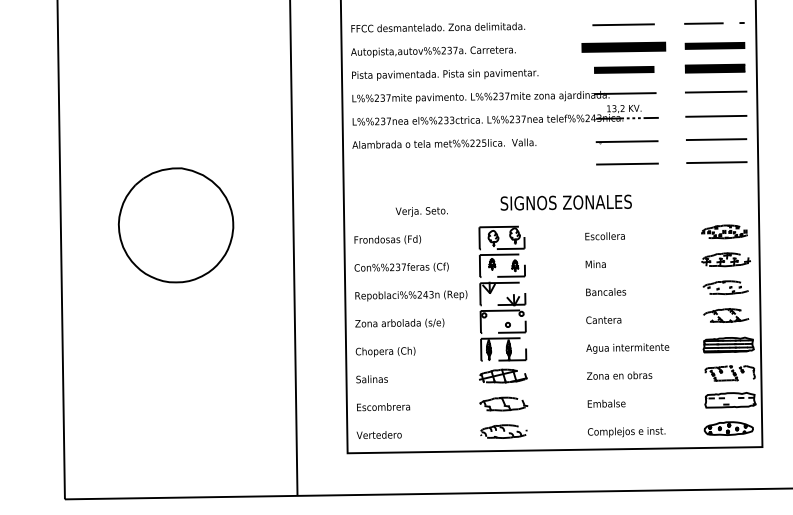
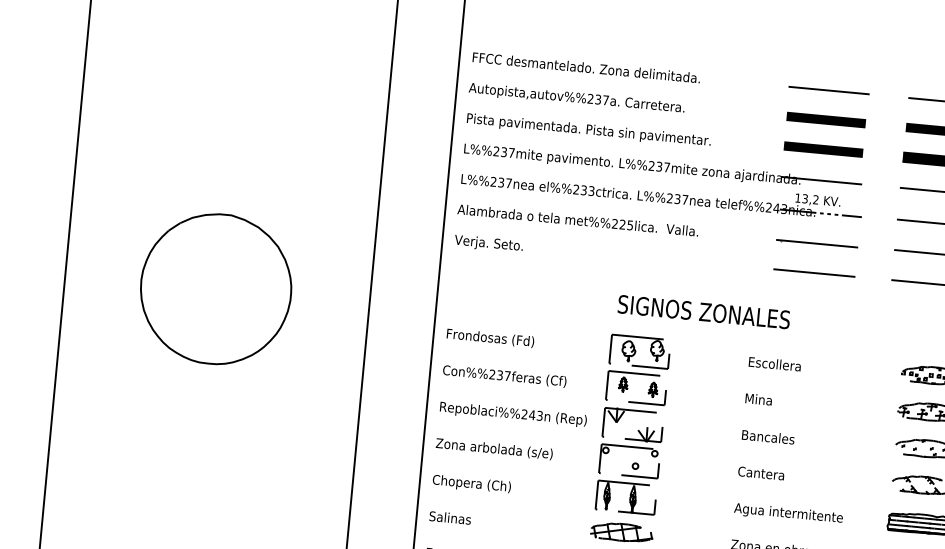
part: (623, 47) -> (825, 120), size x0.71
text: (565, 202) -> (703, 311), moved
text: (421, 211) -> (488, 243), moved

